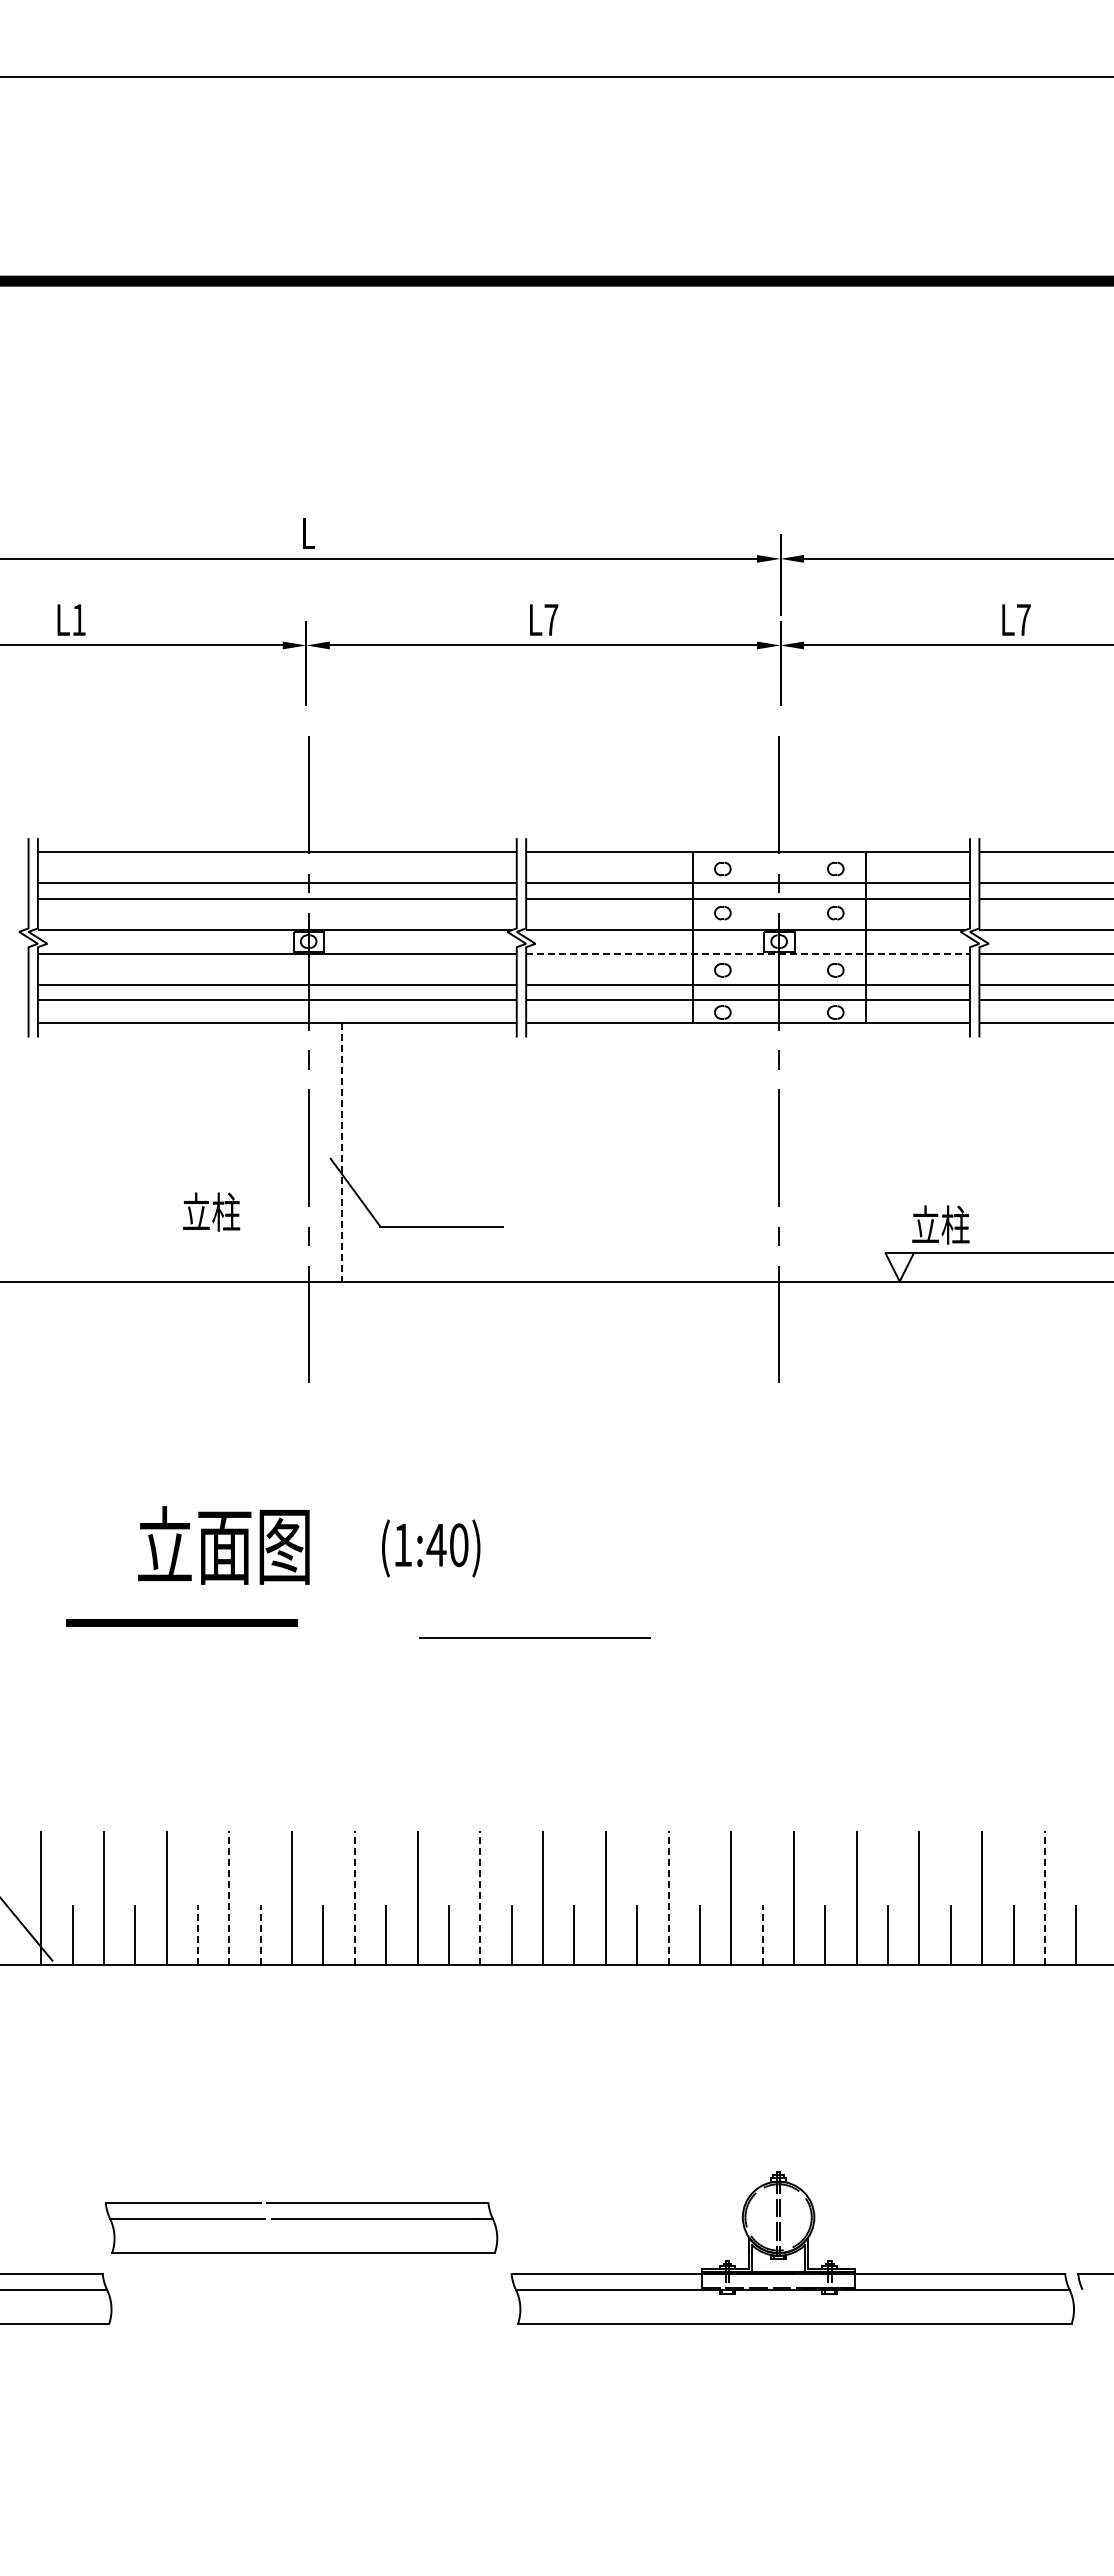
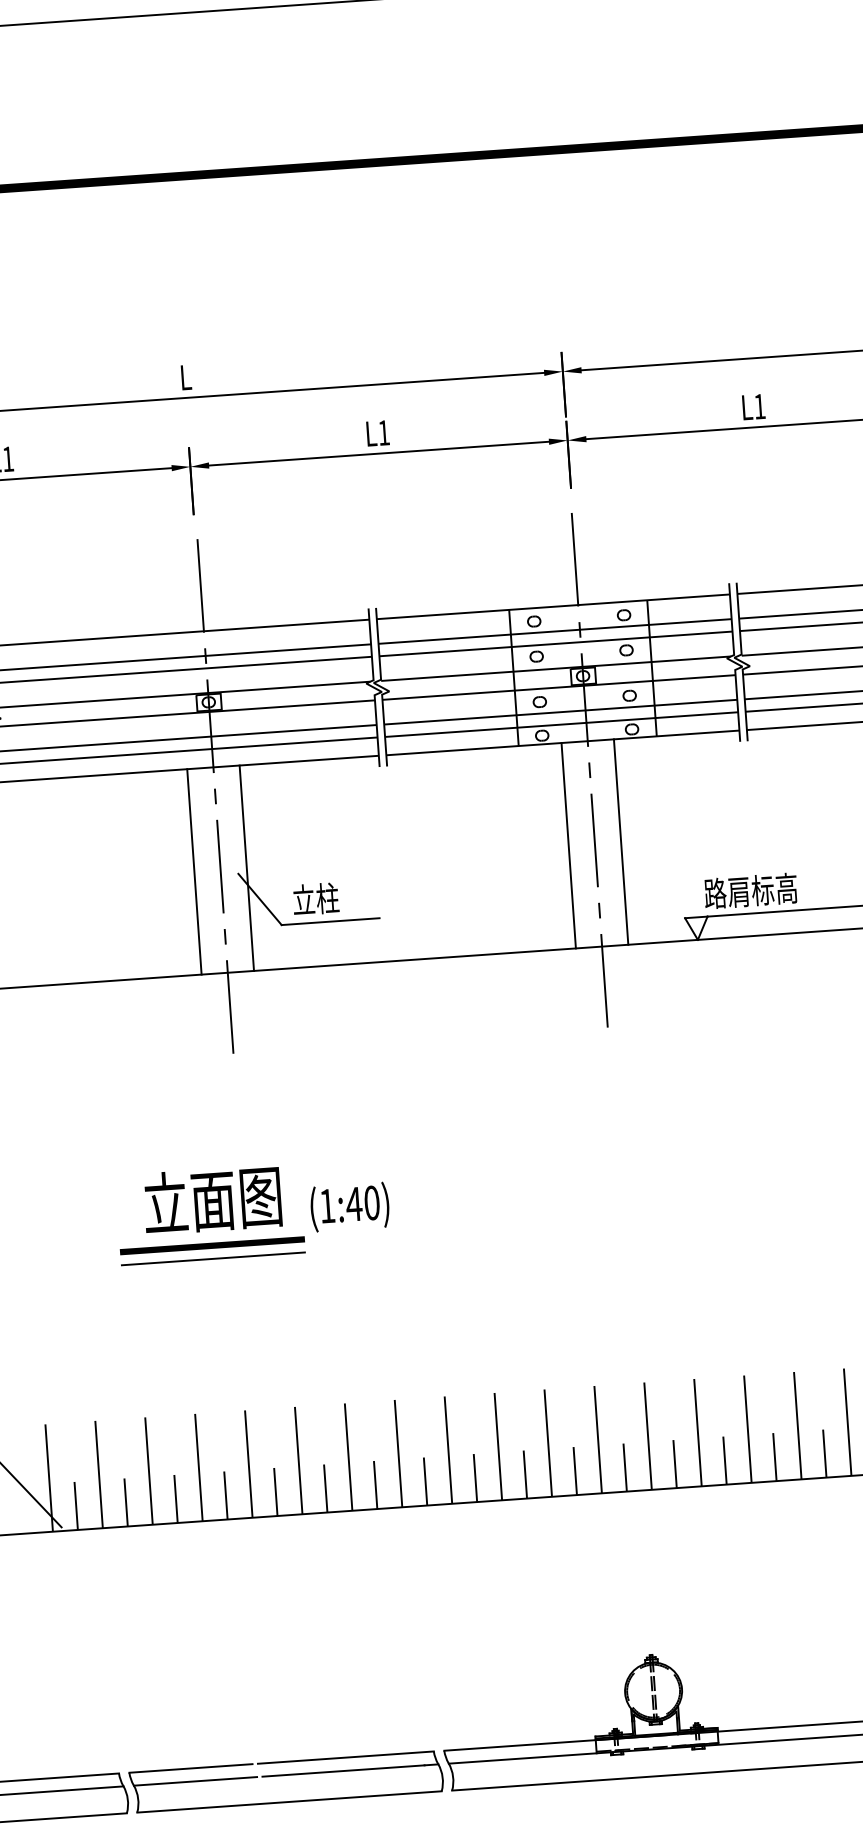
text: (551, 619) -> (384, 432), L7 -> L1
text: (1023, 619) -> (759, 406), L7 -> L1
line: (748, 953) -> (559, 687), dashed -> solid
line: (275, 1152) -> (194, 871), added
line: (341, 1152) -> (246, 868), dashed -> solid
line: (746, 1152) -> (568, 845), added
line: (812, 1152) -> (621, 842), added
text: (211, 1211) -> (315, 898), moved
text: (970, 1224) -> (751, 890), 立柱 -> 路肩标高
text: (223, 1545) -> (212, 1200), moved
text: (431, 1548) -> (350, 1207), moved
line: (181, 1622) -> (212, 1245), moved
line: (534, 1637) -> (213, 1258), moved
line: (229, 1897) -> (198, 1467), dashed -> solid
line: (354, 1897) -> (298, 1460), dashed -> solid
line: (480, 1897) -> (398, 1453), dashed -> solid
line: (668, 1897) -> (548, 1442), dashed -> solid
line: (1044, 1897) -> (847, 1421), dashed -> solid
line: (198, 1934) -> (176, 1498), dashed -> solid
line: (260, 1934) -> (225, 1494), dashed -> solid
line: (762, 1934) -> (625, 1466), dashed -> solid
part: (301, 2219) -> (286, 1775), moved

